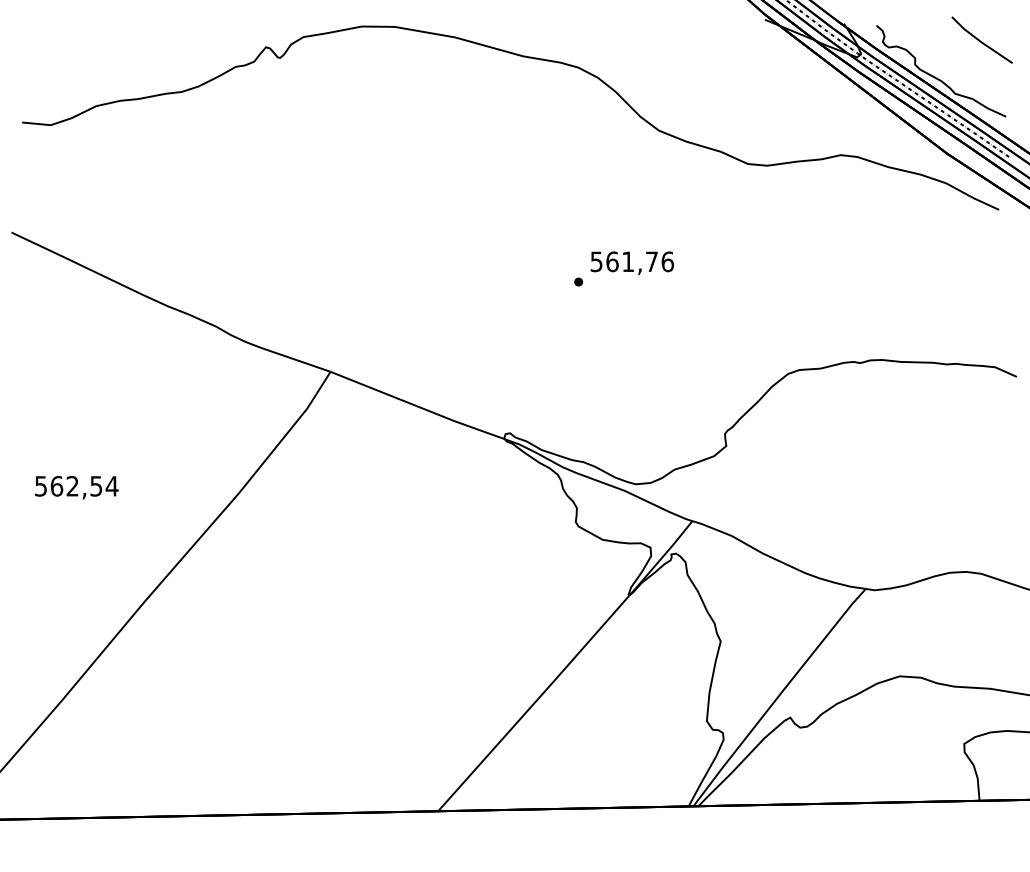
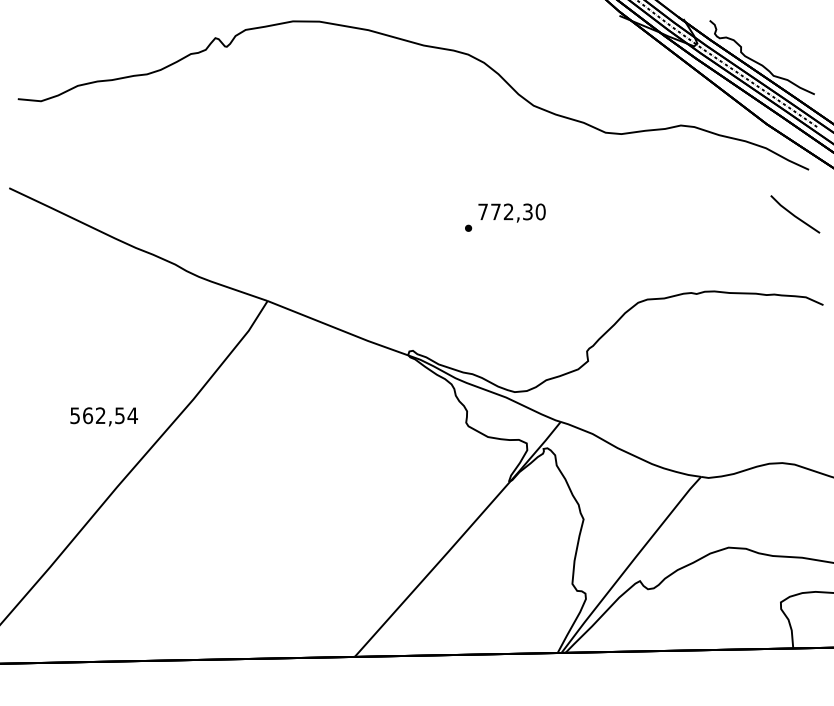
line: (981, 40) -> (794, 214), moved
text: (631, 261) -> (511, 211), 561,76 -> 772,30
text: (76, 487) -> (103, 416), moved

